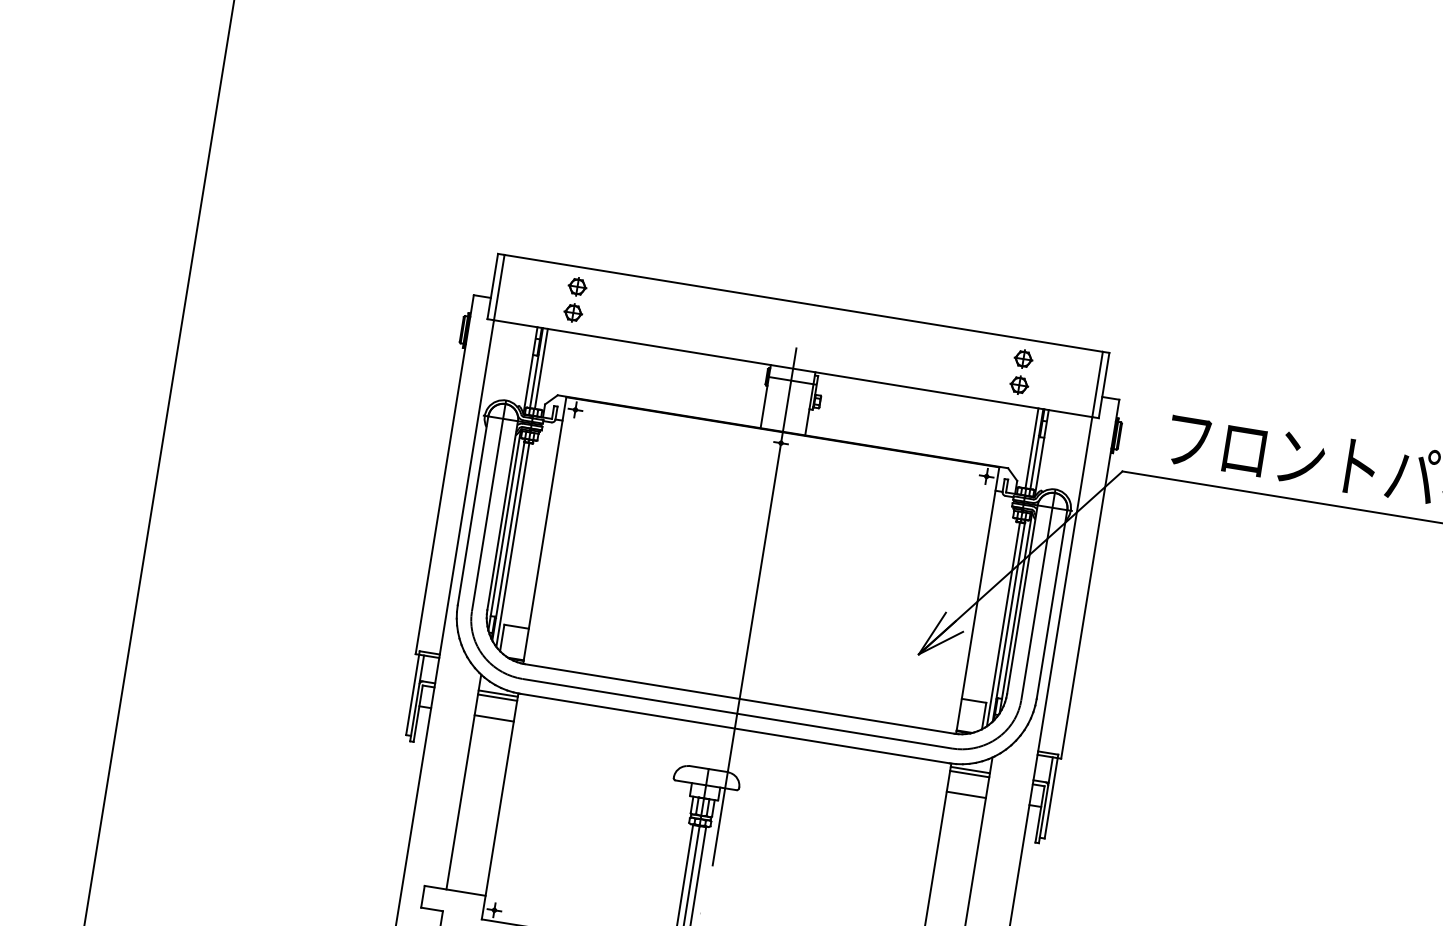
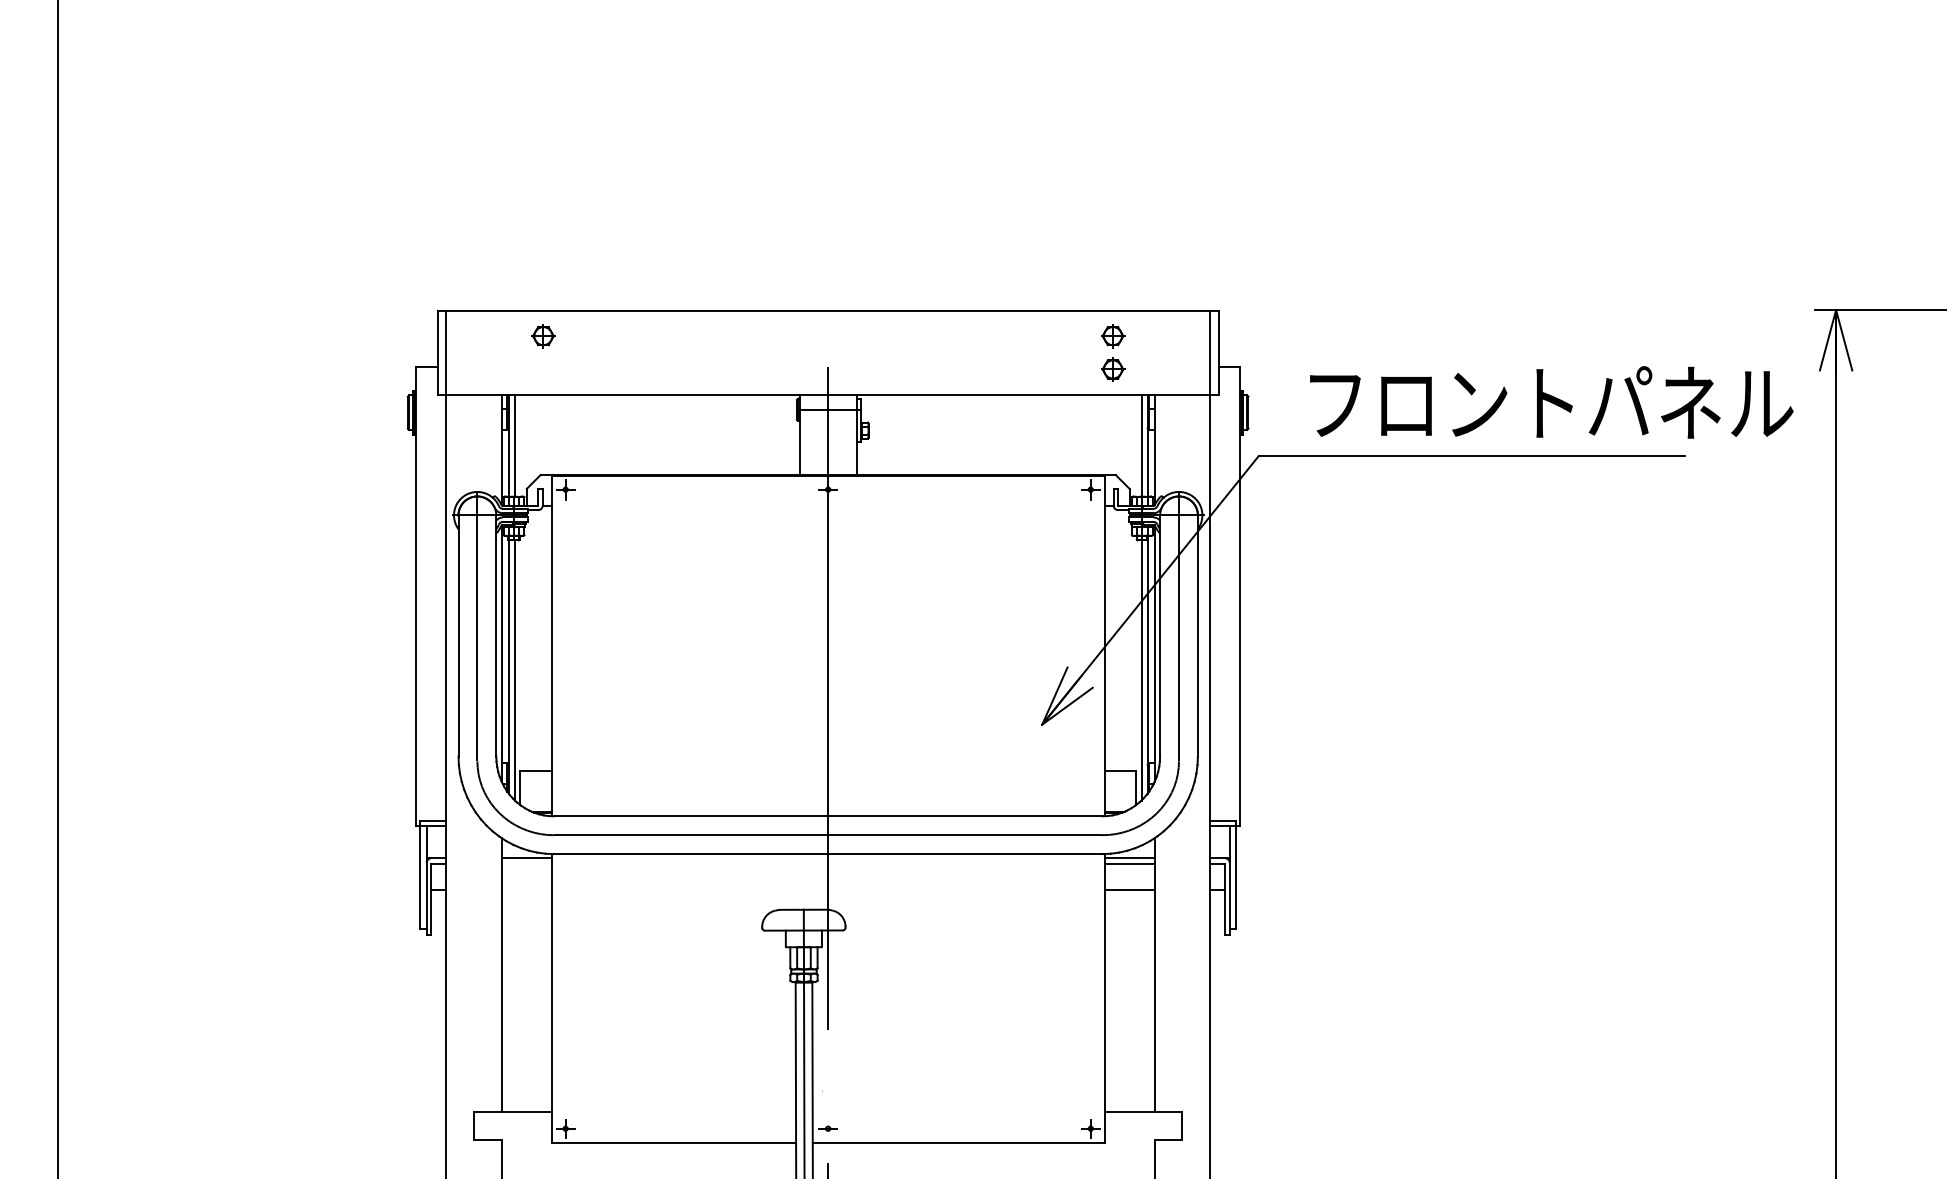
part: (573, 312) -> (543, 369), removed
line: (497, 697) -> (526, 863), removed
line: (494, 717) -> (526, 889), removed

